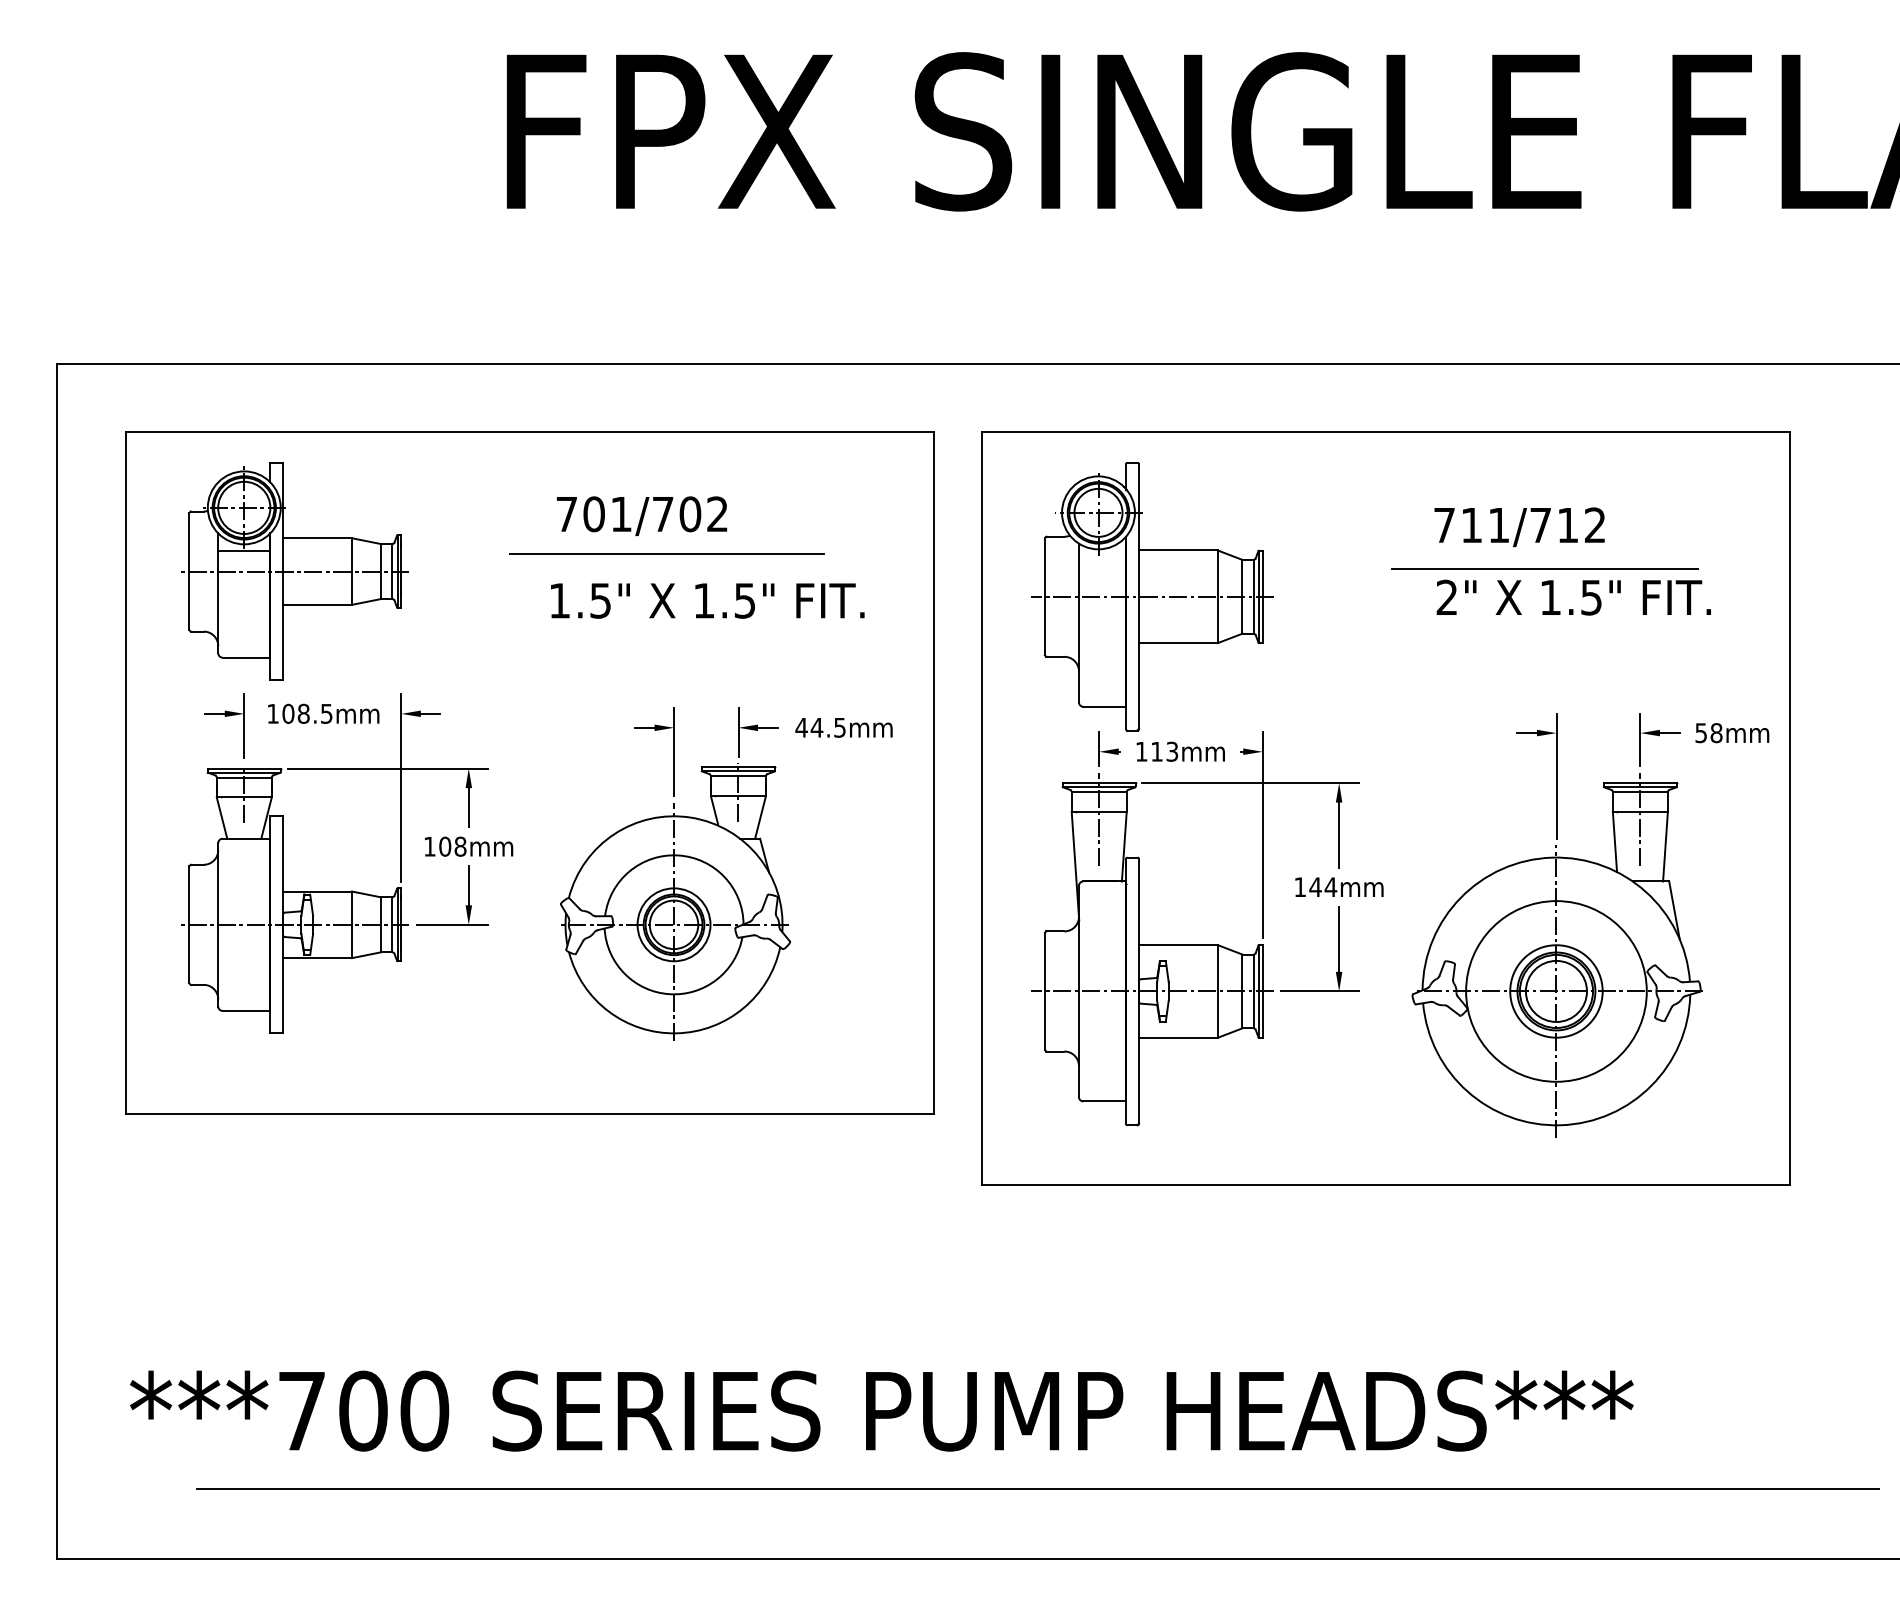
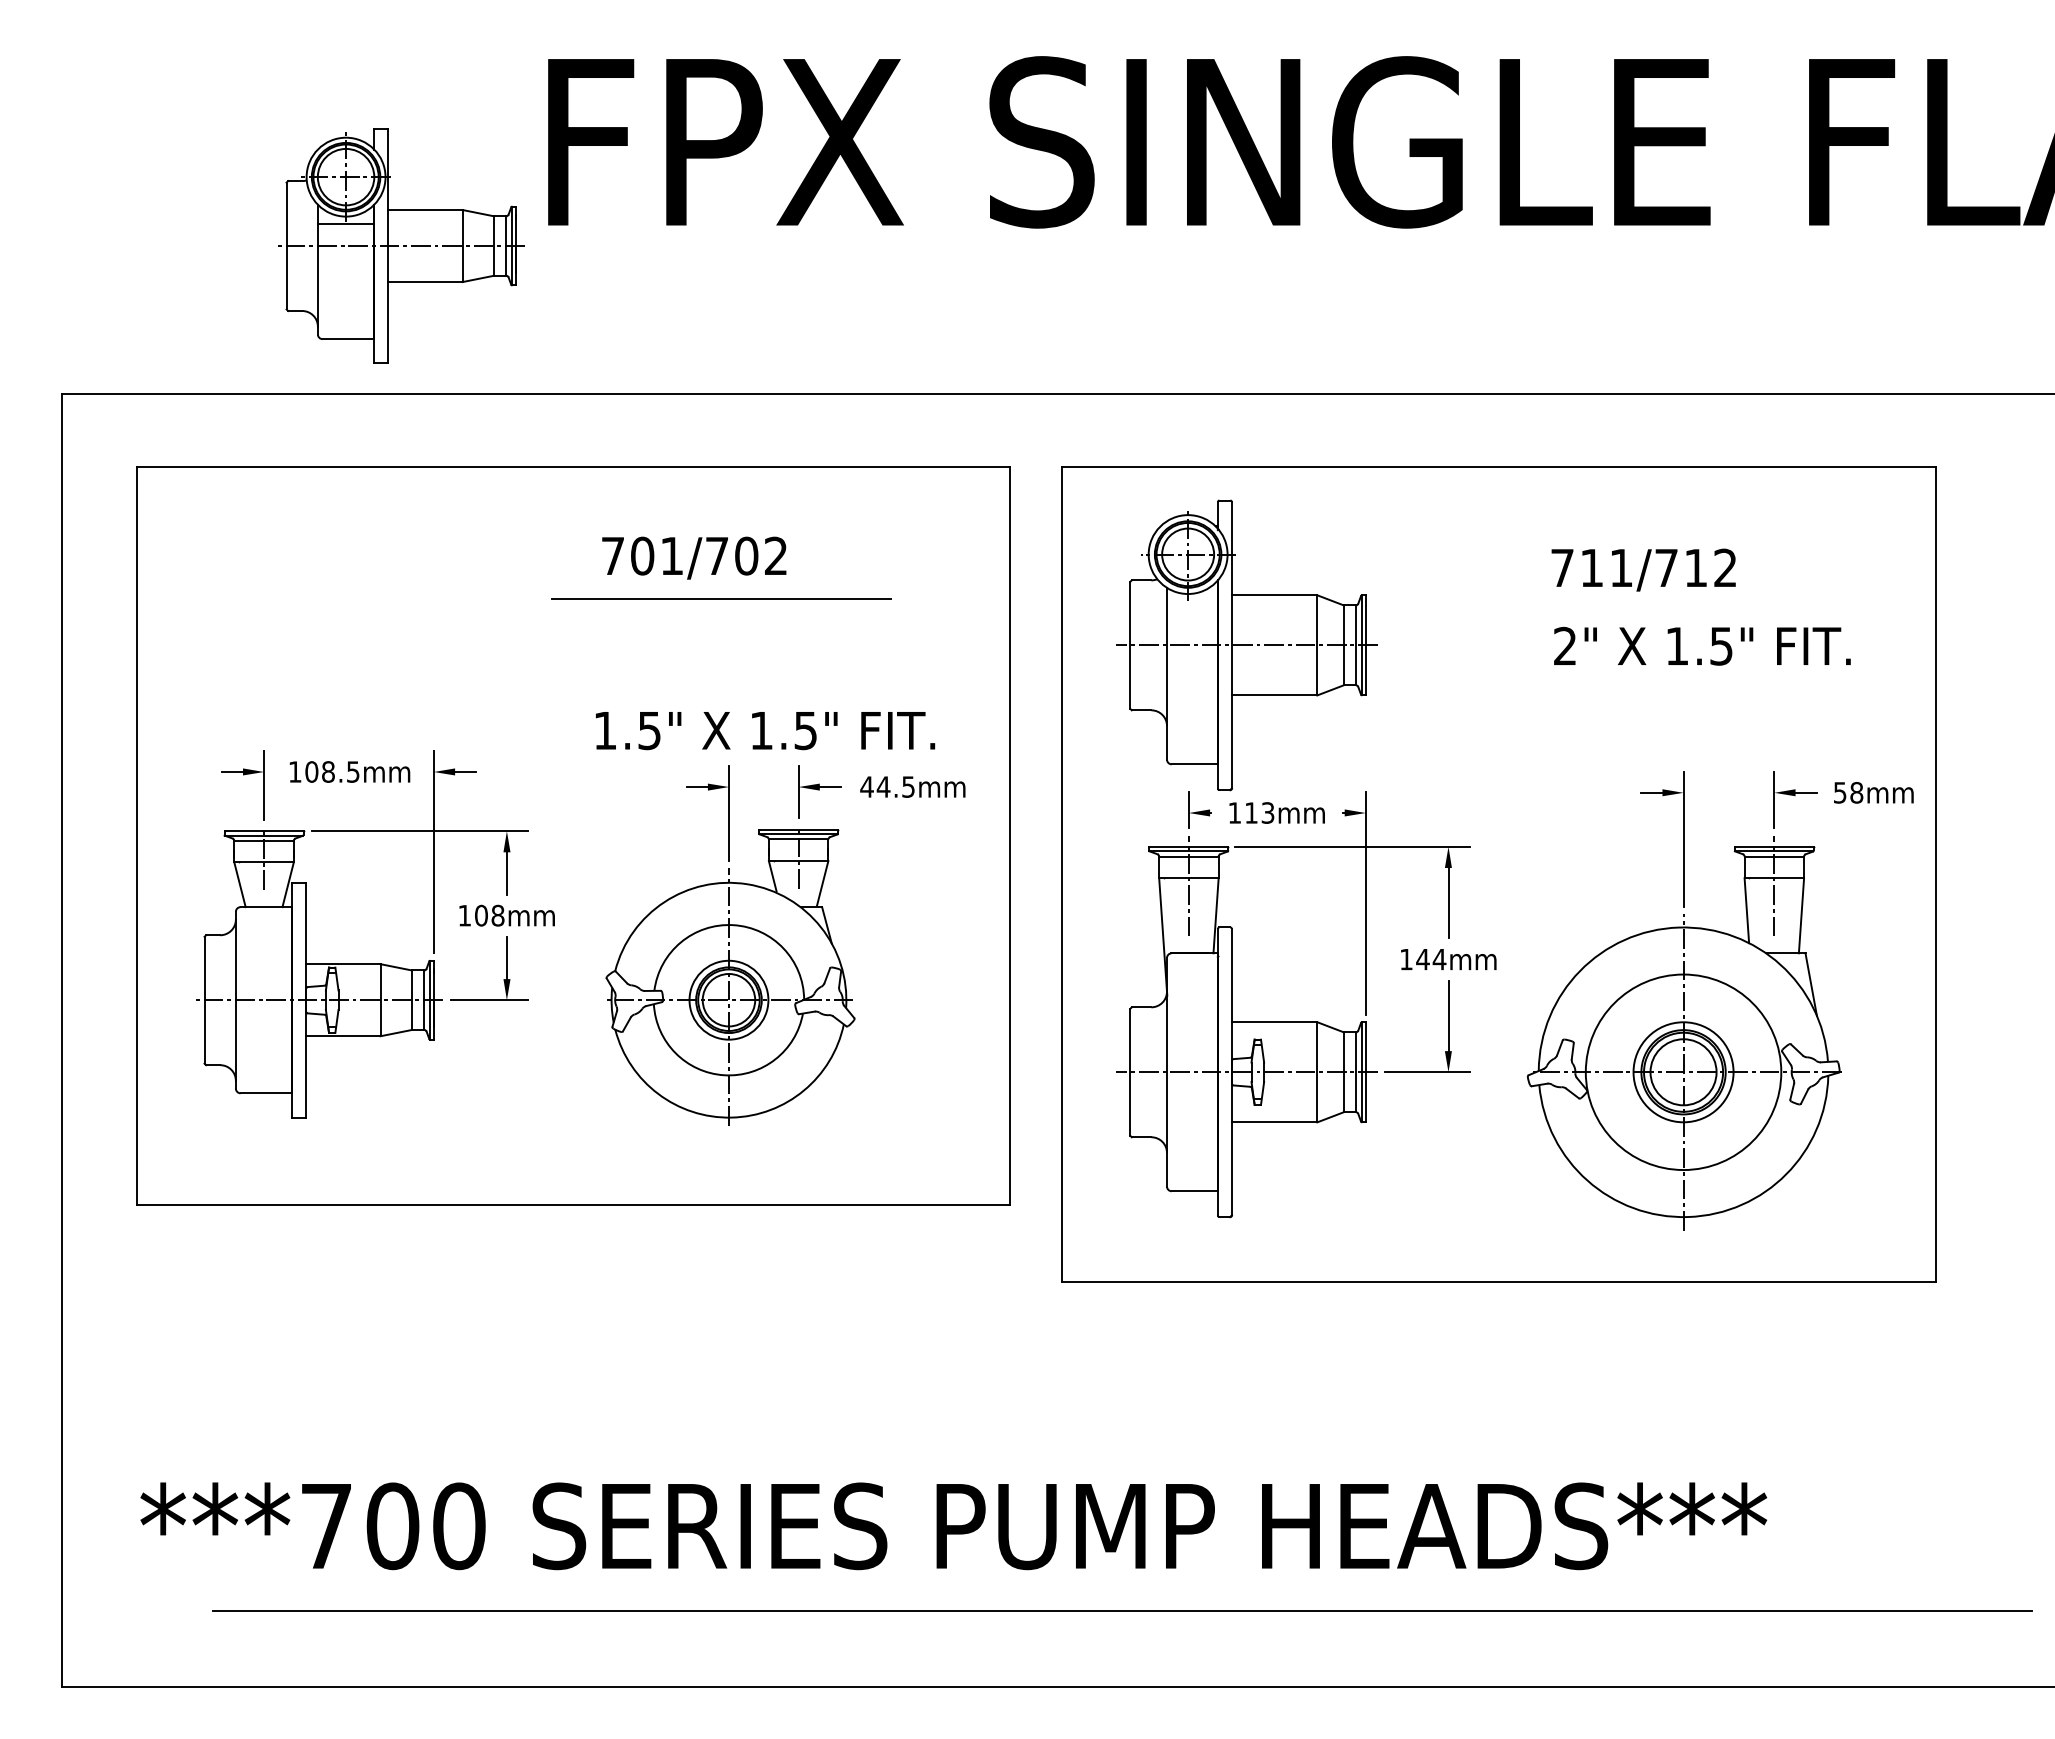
line: (1545, 569) -> (1671, 615), removed
part: (295, 571) -> (401, 245), moved
text: (707, 601) -> (765, 731), moved

